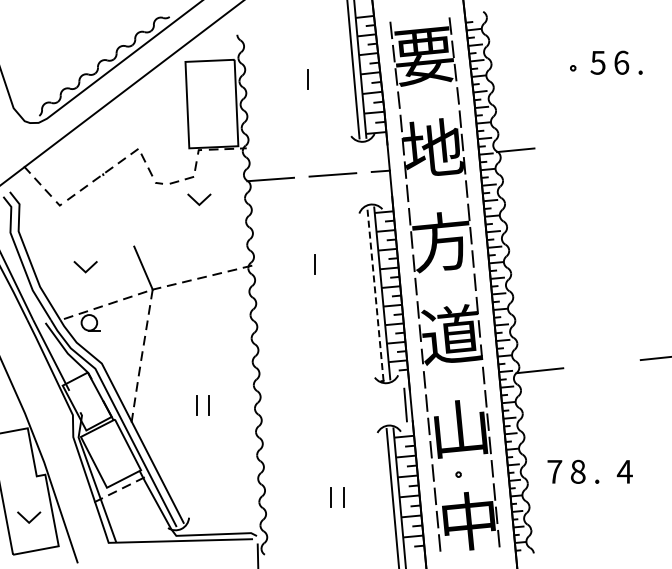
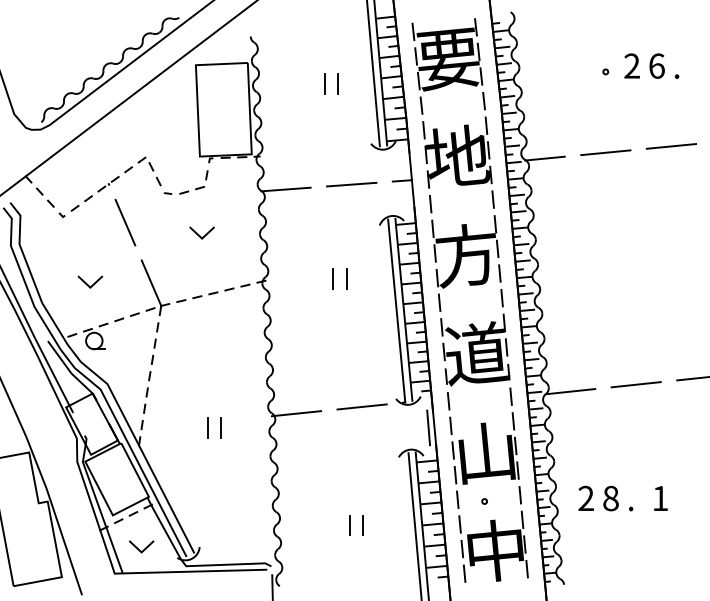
text: (597, 62) -> (631, 65), 5 -> 2
line: (319, 79) -> (337, 83), added
line: (635, 138) -> (671, 146), added
line: (573, 144) -> (606, 152), added
line: (197, 201) -> (200, 234), moved
line: (118, 210) -> (125, 222), added
line: (327, 264) -> (346, 279), added
line: (375, 293) -> (396, 310), dashed -> solid
line: (601, 363) -> (635, 384), added
line: (342, 384) -> (361, 406), added
line: (280, 391) -> (296, 413), added
text: (554, 471) -> (585, 498), 7 -> 2
text: (624, 471) -> (659, 498), 4 -> 1
line: (27, 519) -> (139, 548), moved

